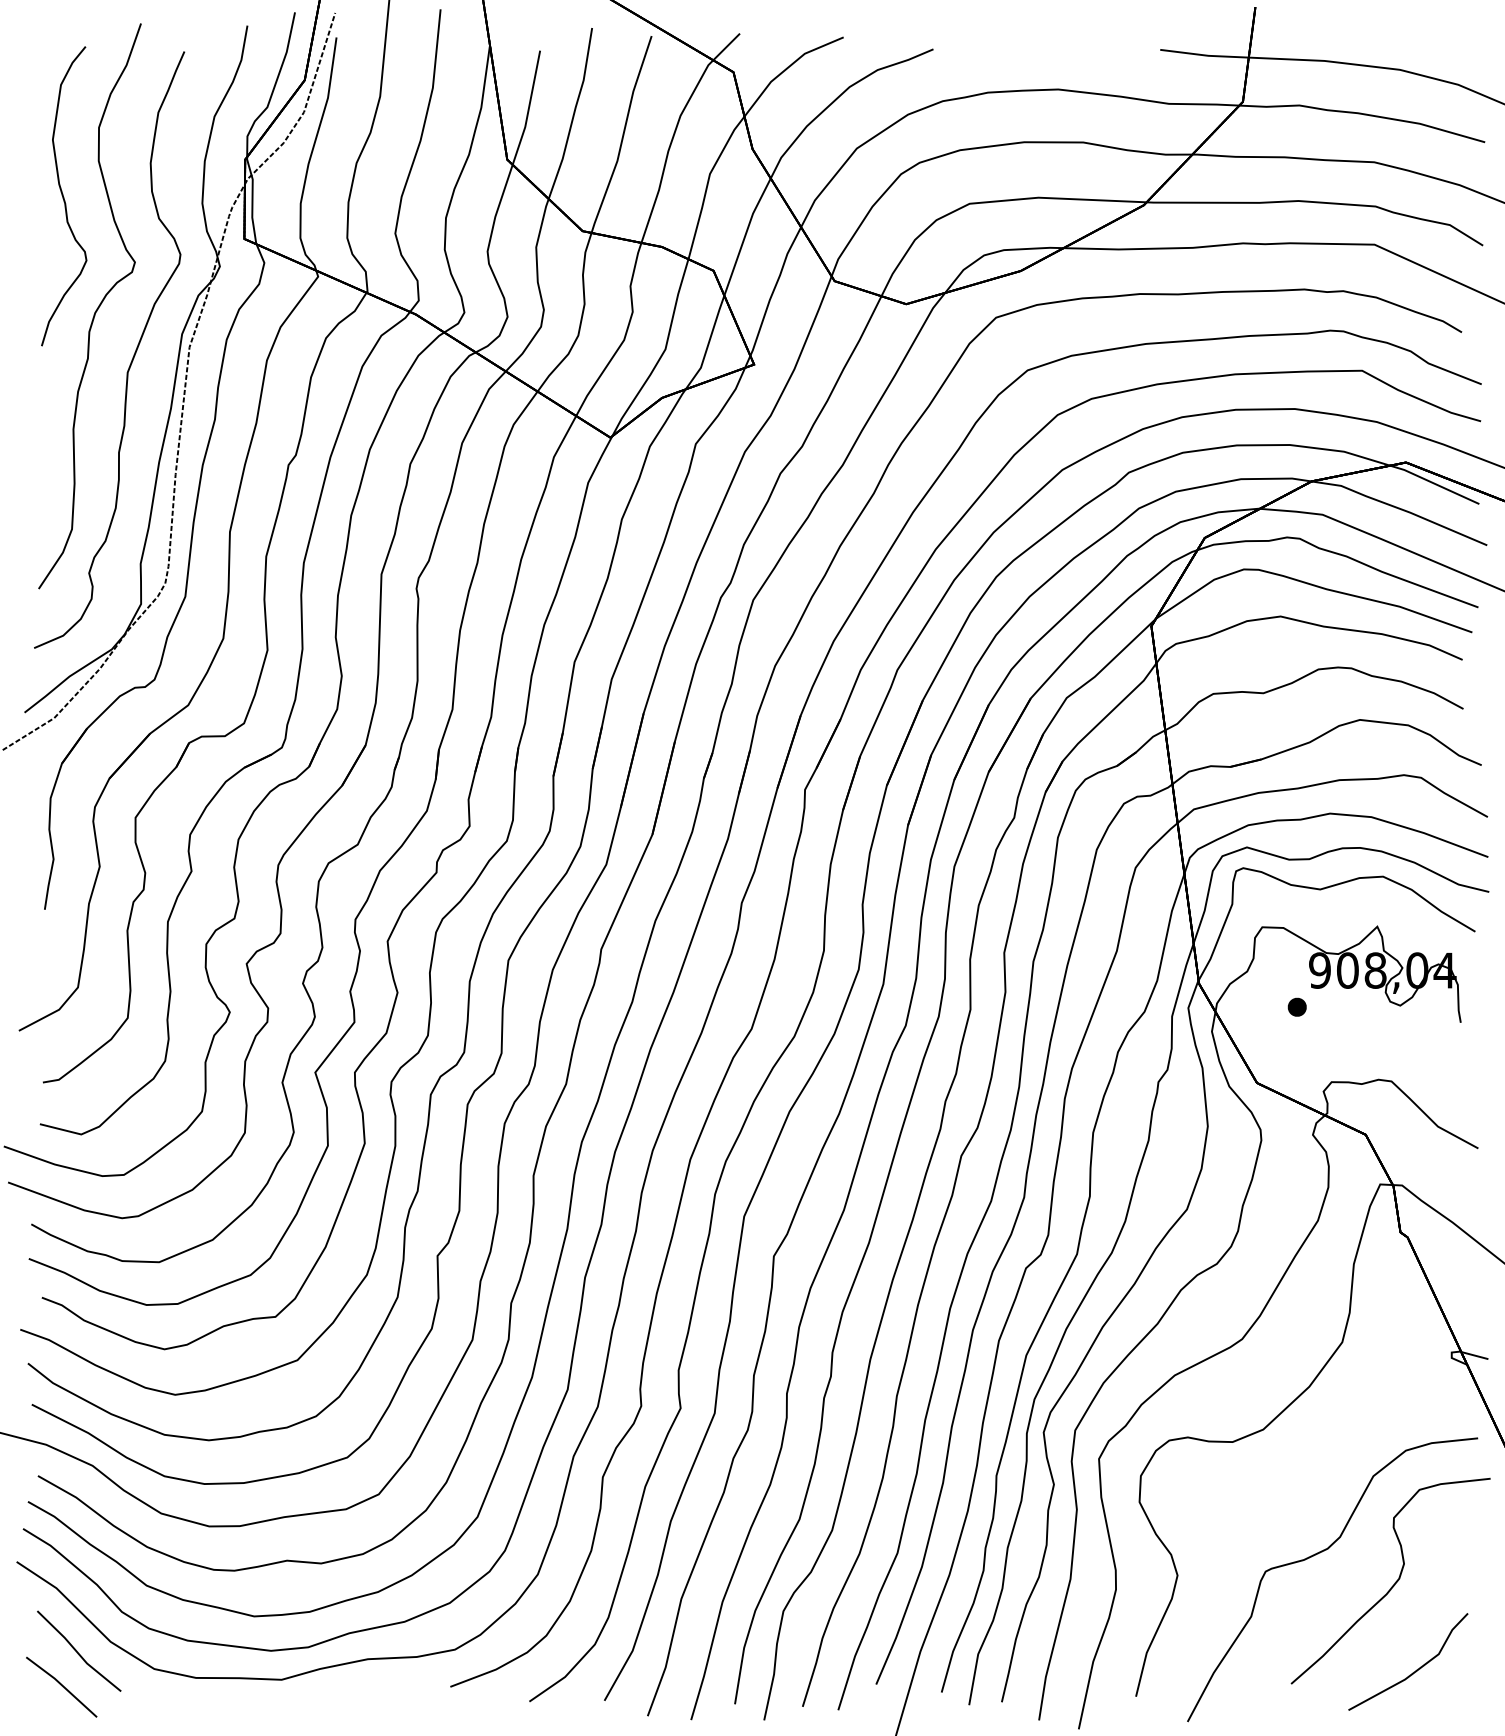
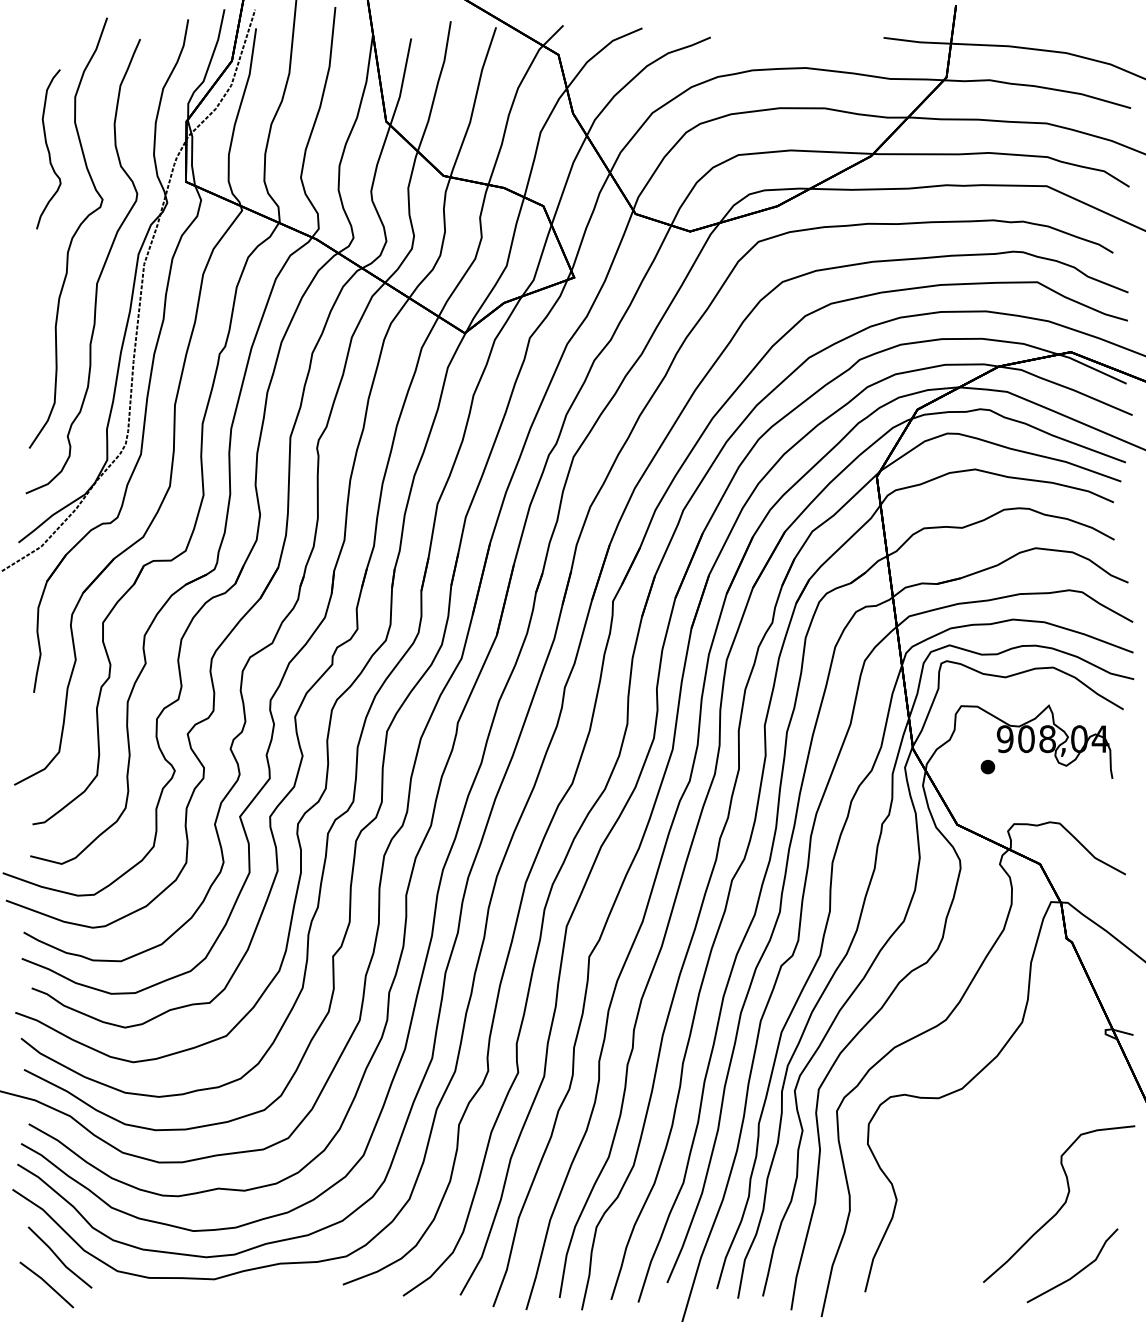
part: (64, 196) -> (48, 149), size x0.7
curve: (1320, 1553) -> (1005, 1183), removed

